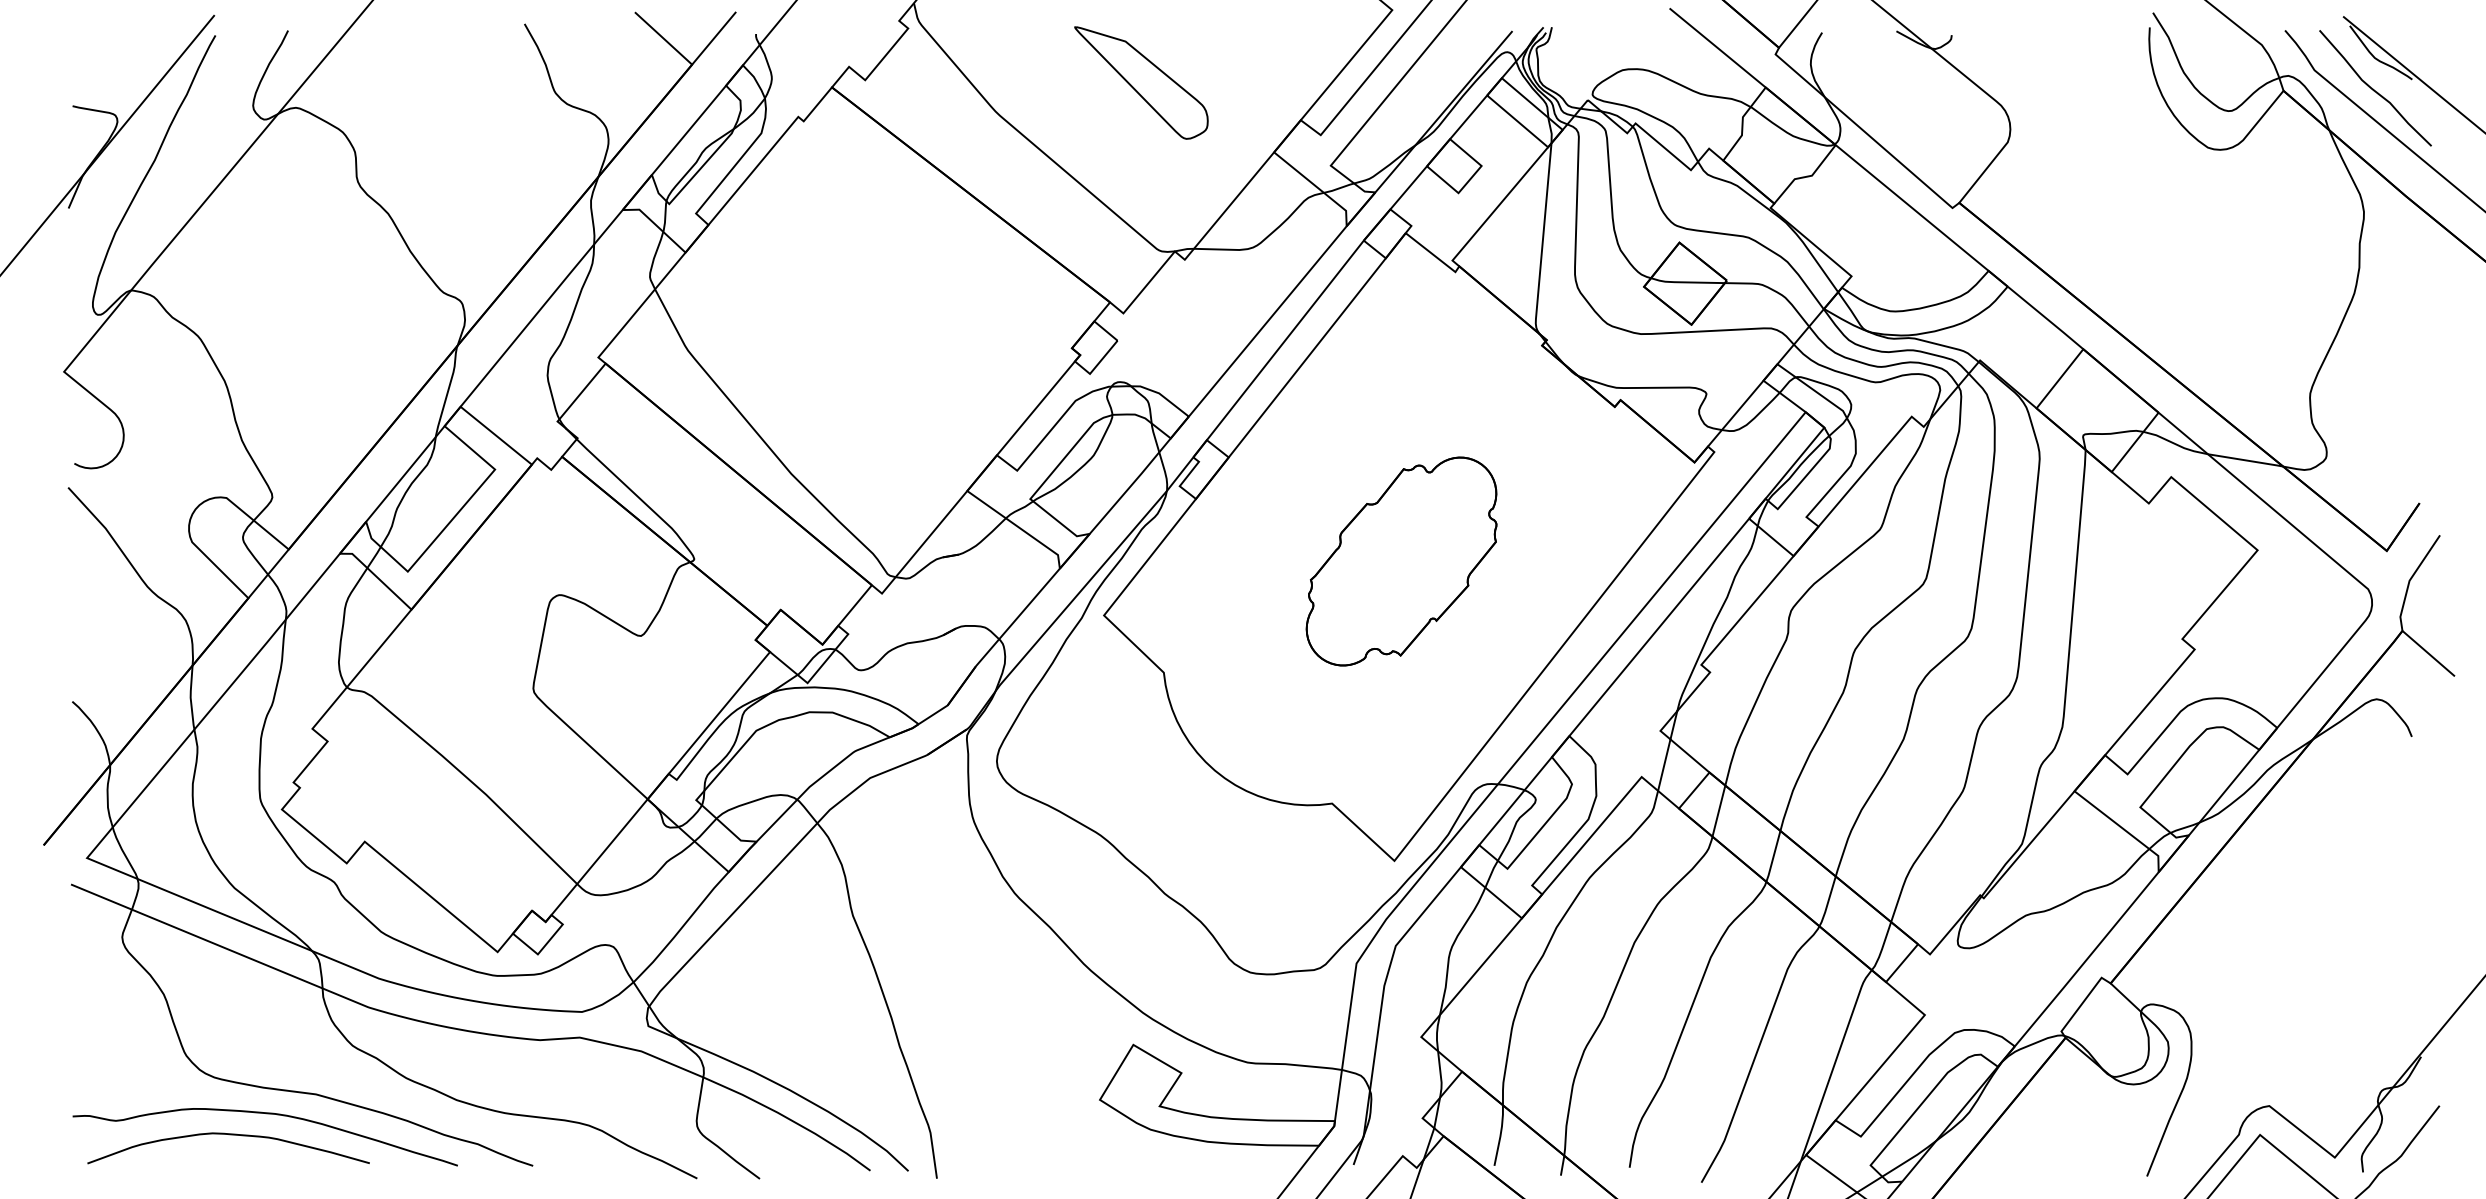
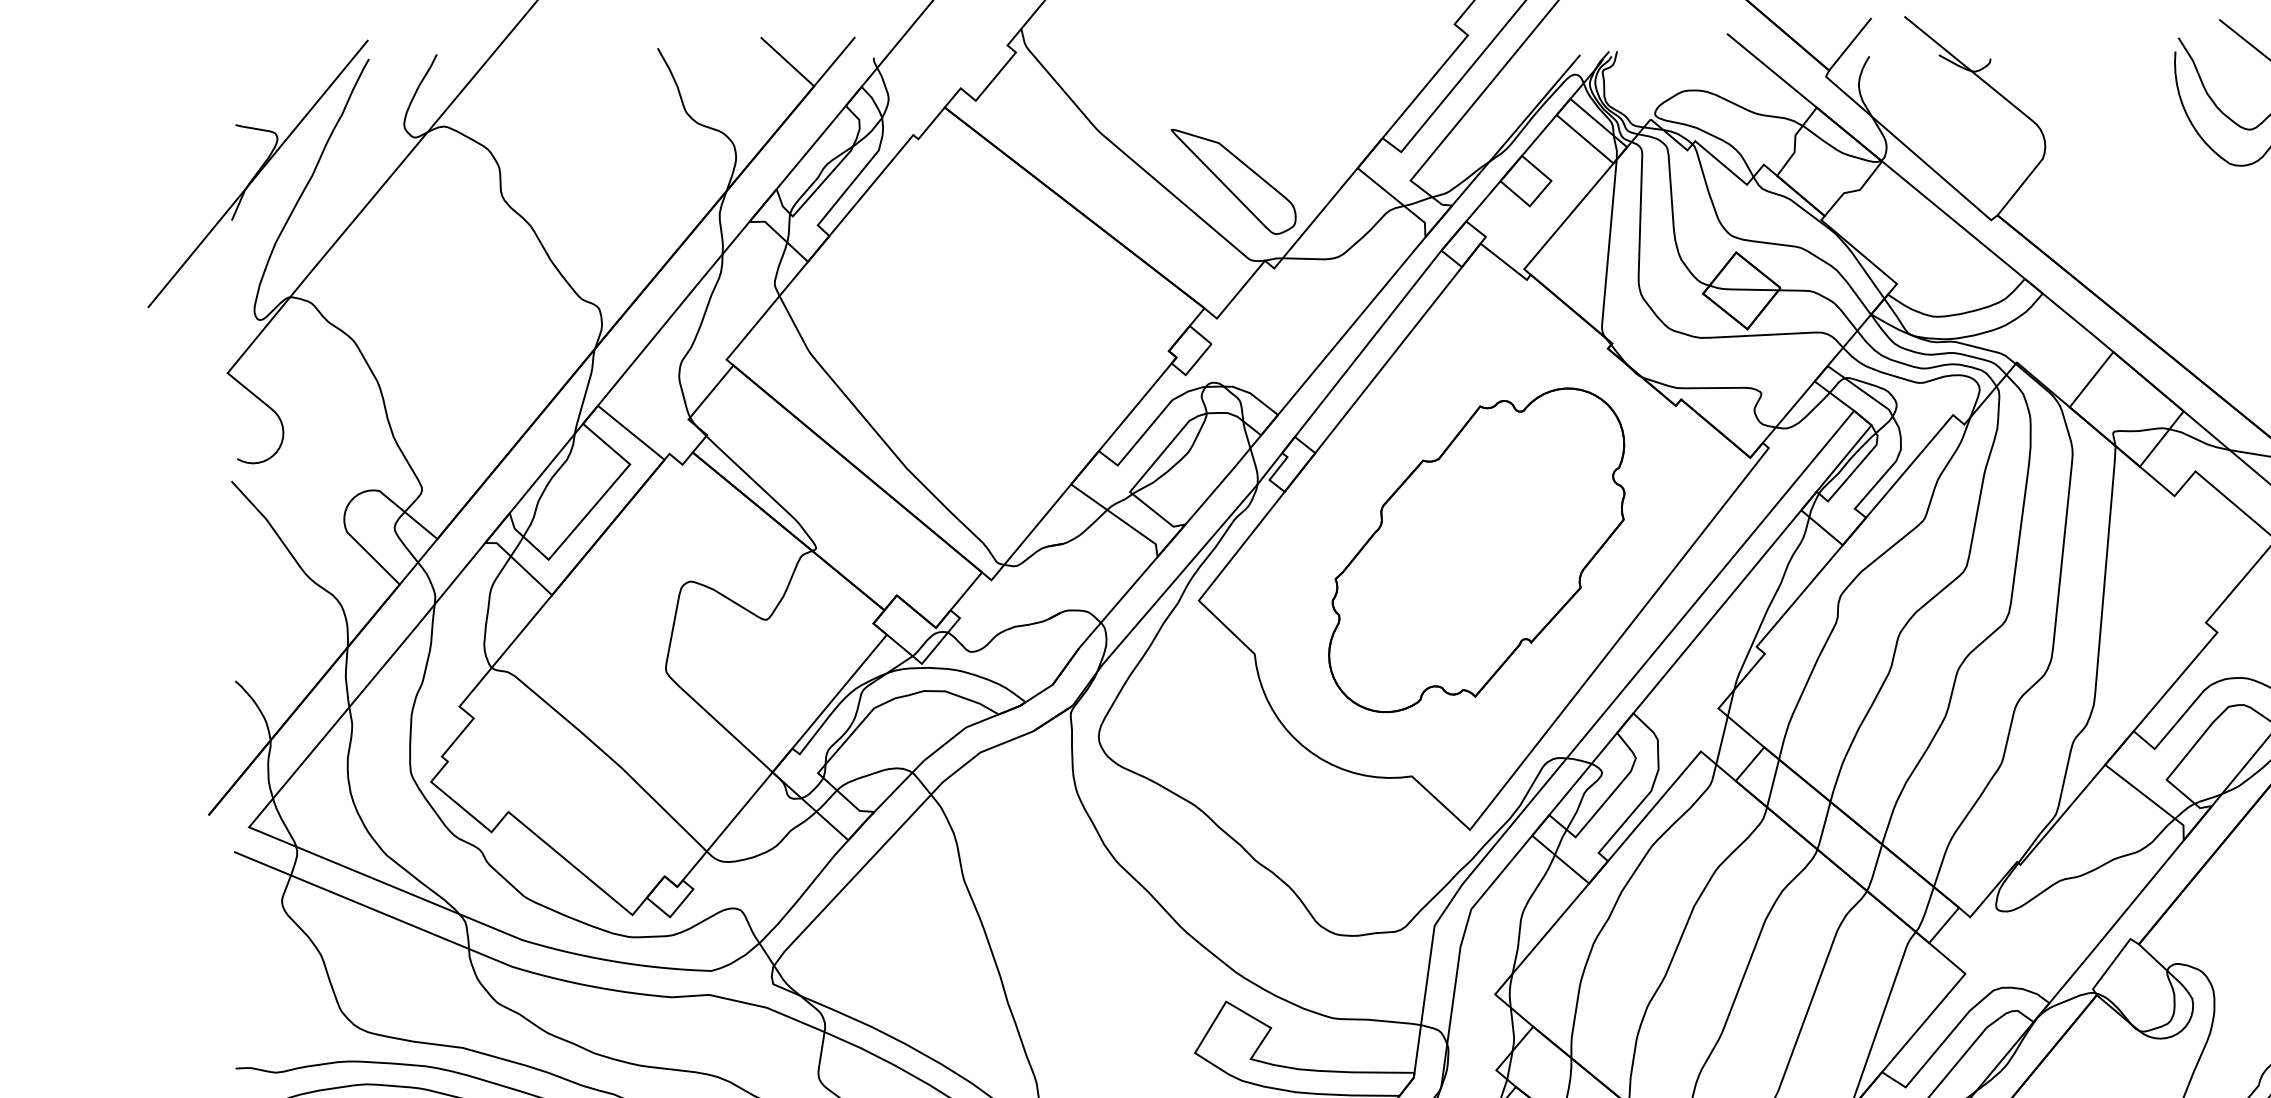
part: (1141, 82) -> (1233, 181), moved
part: (1401, 561) -> (1476, 550), size x1.67

